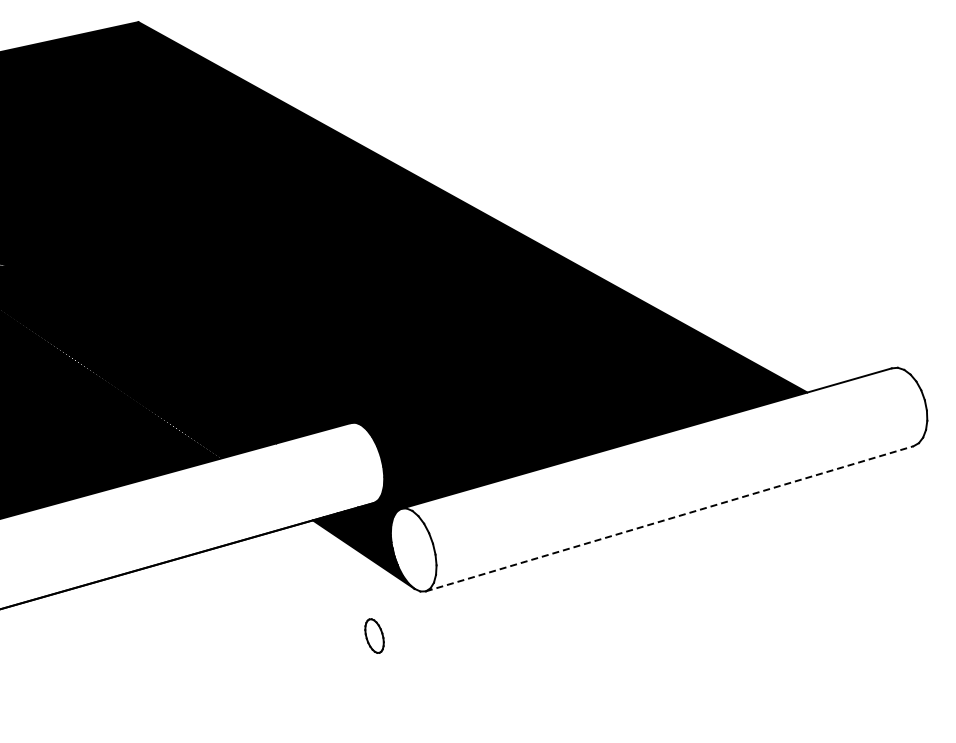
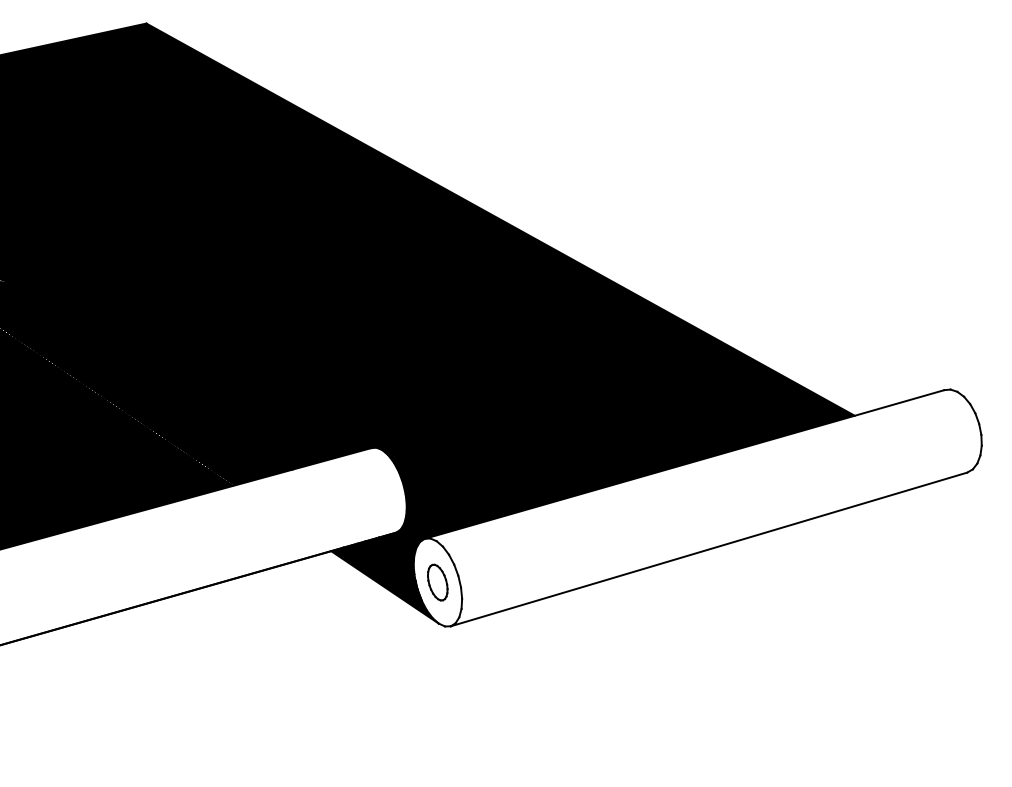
line: (670, 518) -> (709, 549), dashed -> solid
part: (374, 635) -> (437, 581), moved

